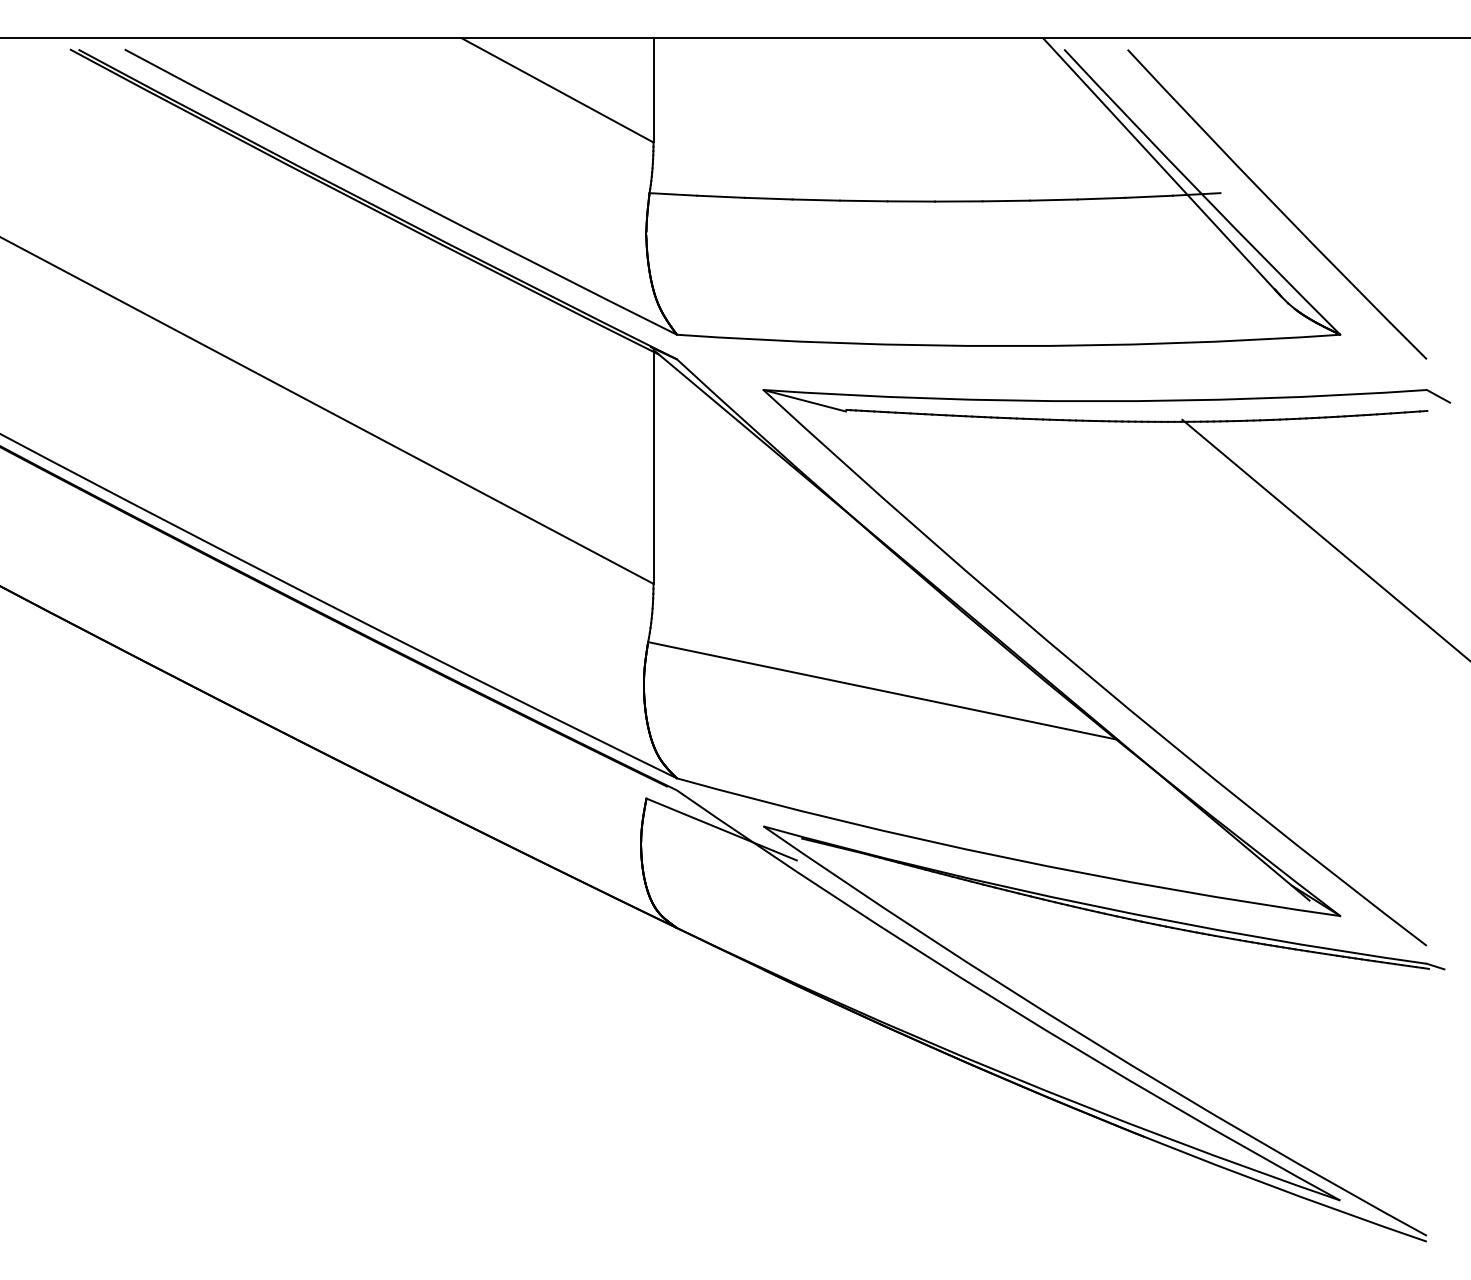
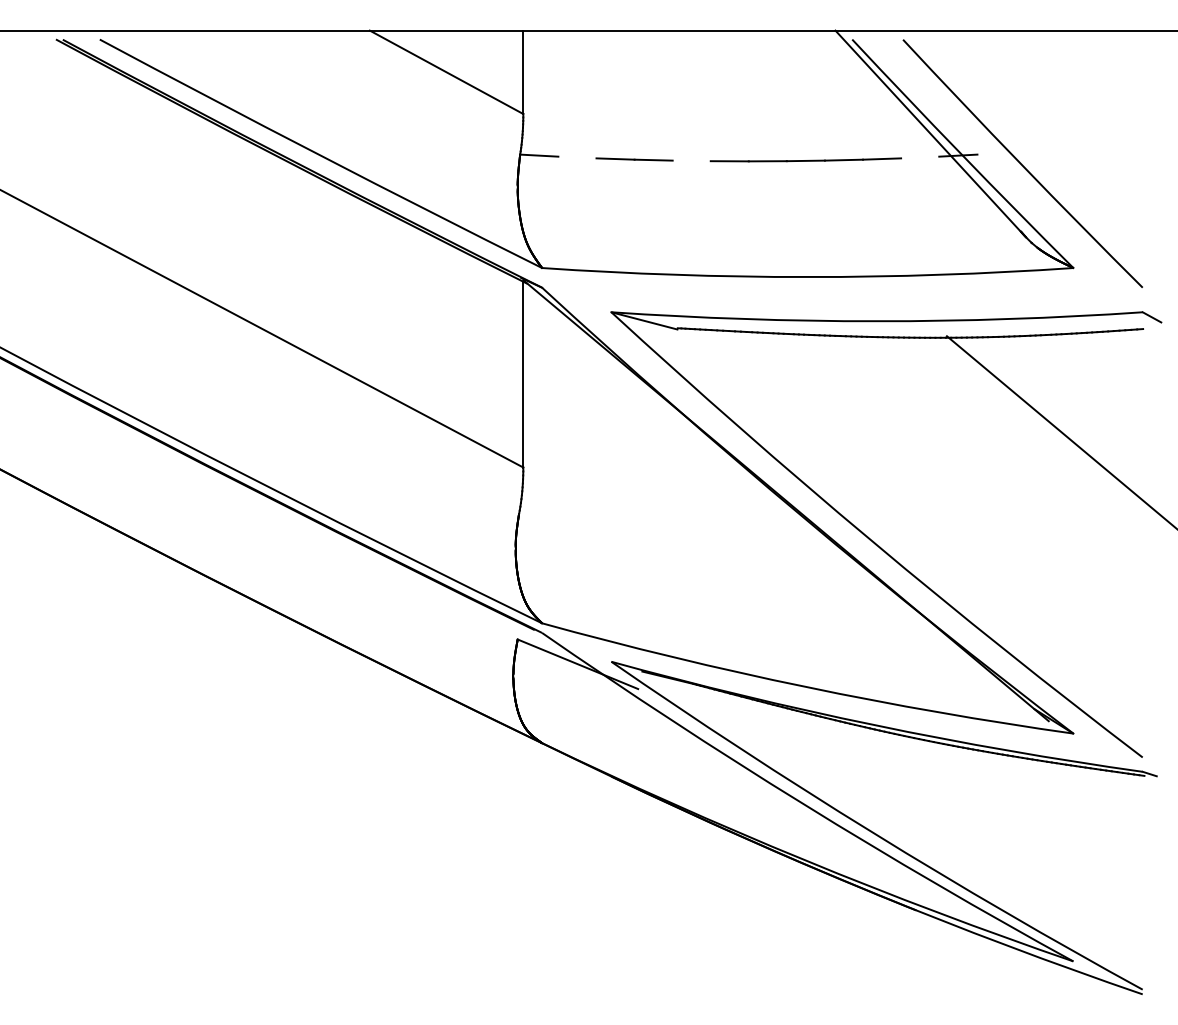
line: (720, 196) -> (576, 157), removed
line: (1148, 196) -> (919, 157), removed
line: (863, 200) -> (691, 160), removed
line: (883, 690) -> (707, 552), removed

